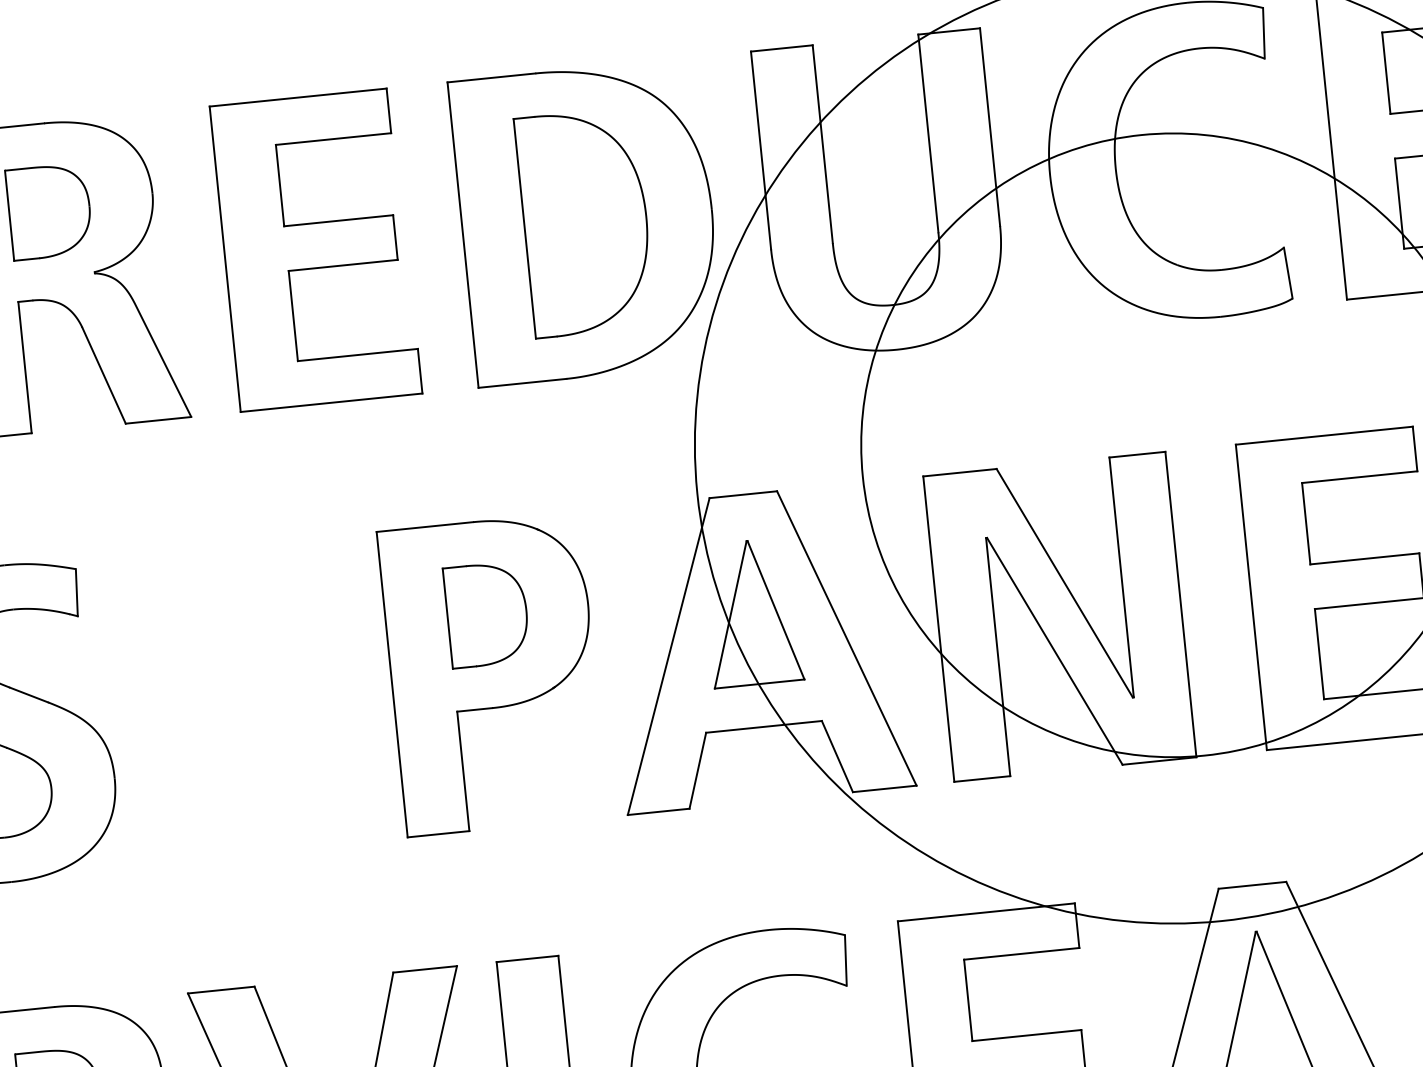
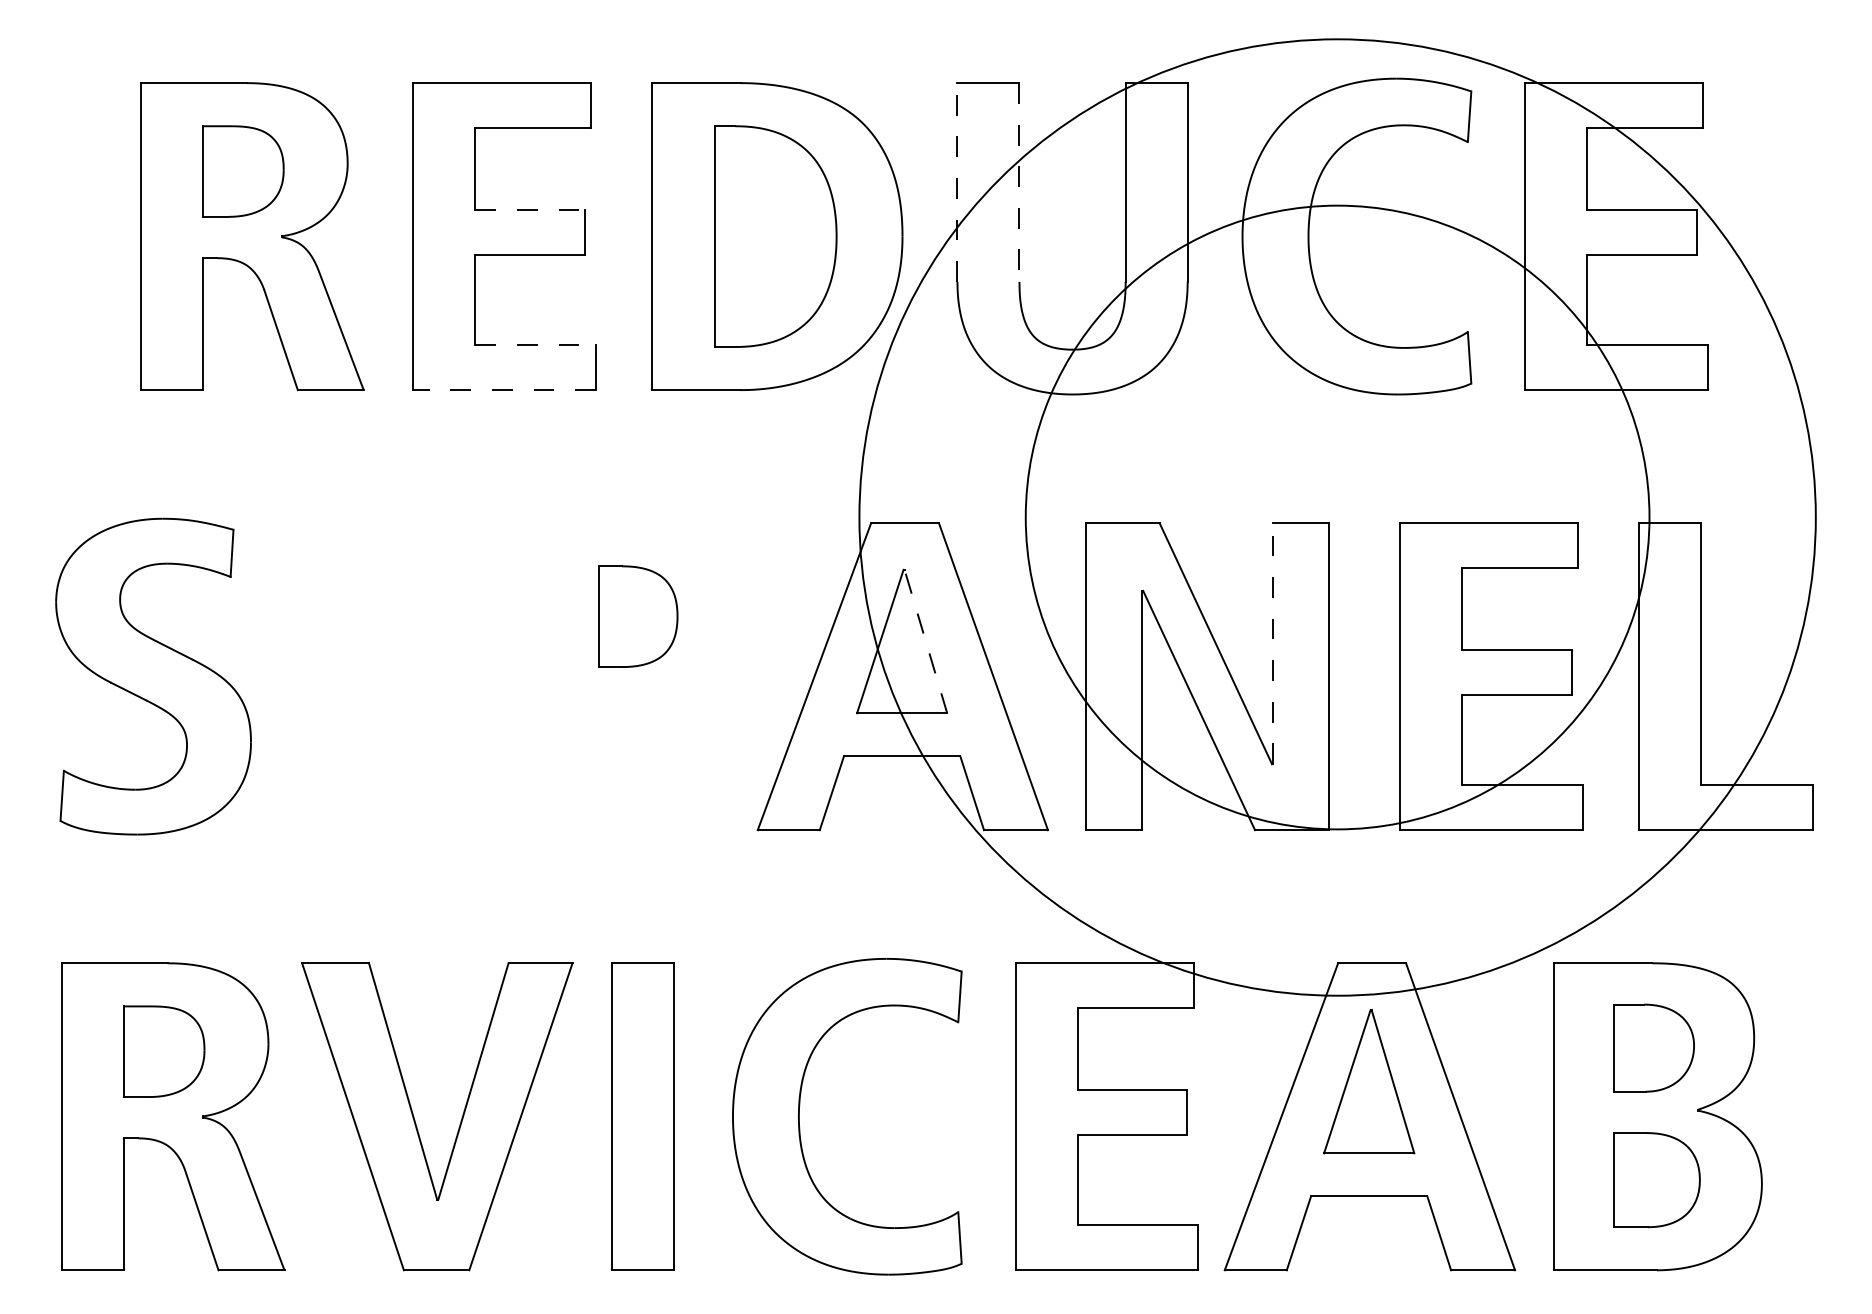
line: (822, 145) -> (1019, 183), solid -> dashed
line: (761, 150) -> (957, 182), solid -> dashed
line: (338, 220) -> (530, 209), solid -> dashed
line: (358, 355) -> (536, 345), solid -> dashed
line: (331, 403) -> (504, 390), solid -> dashed
line: (1122, 577) -> (1273, 643), solid -> dashed
line: (775, 610) -> (925, 641), solid -> dashed
part: (493, 674) -> (638, 676), removed

